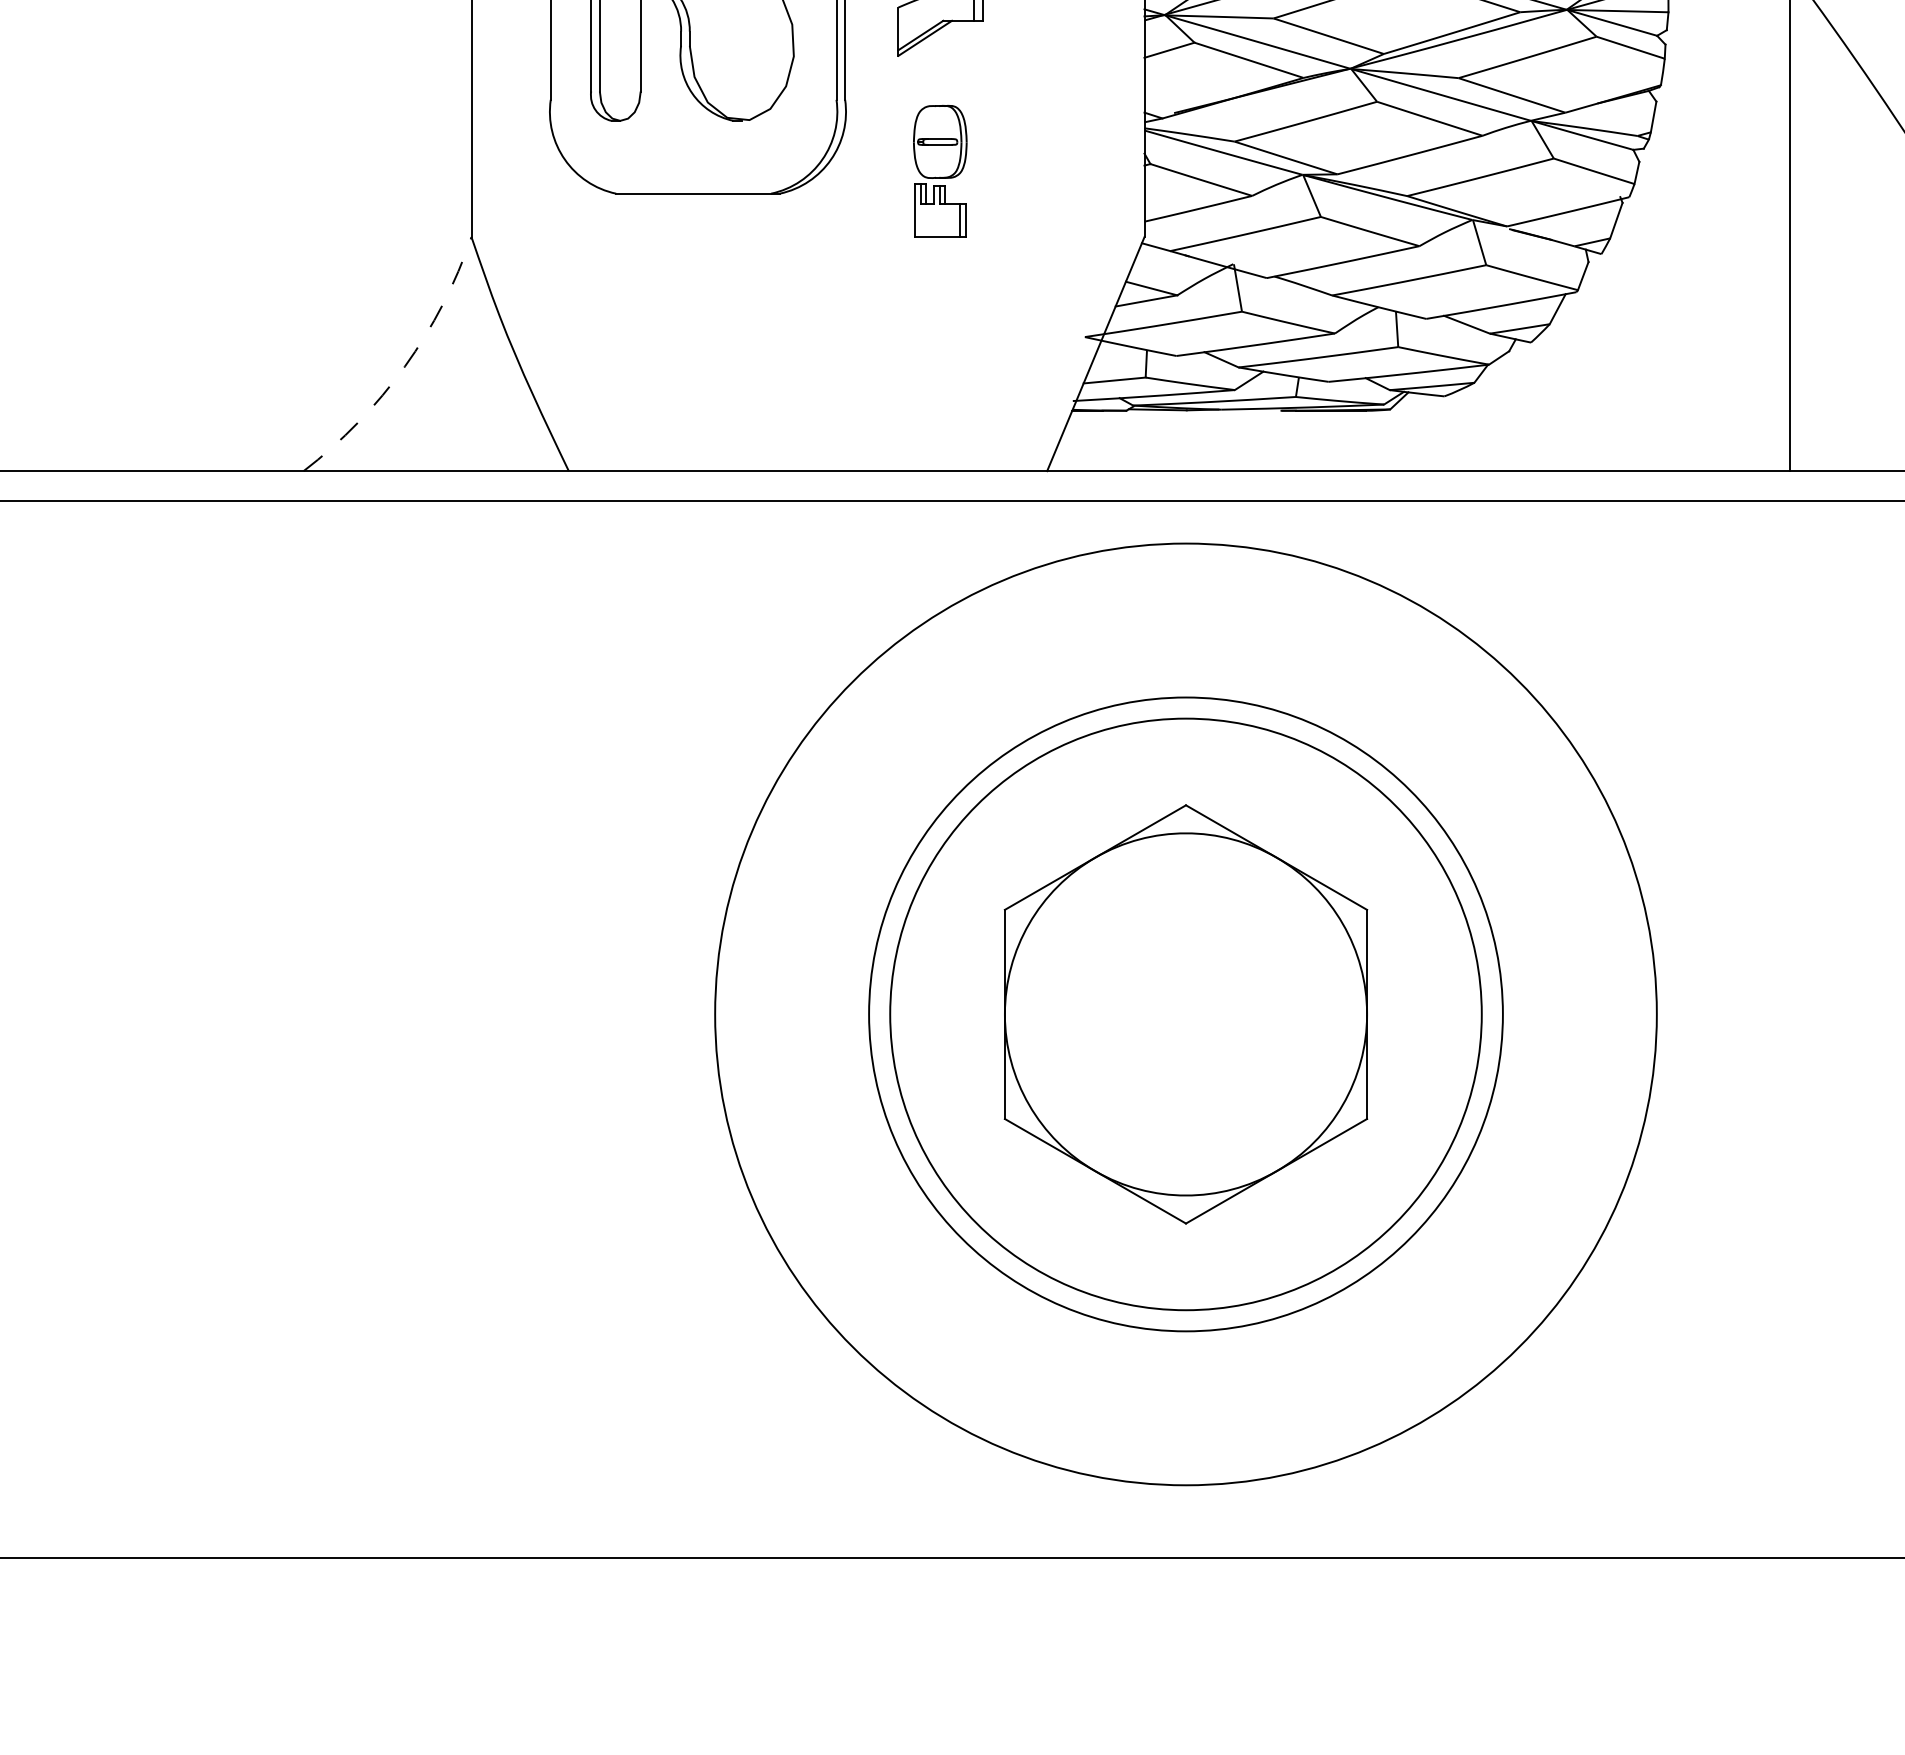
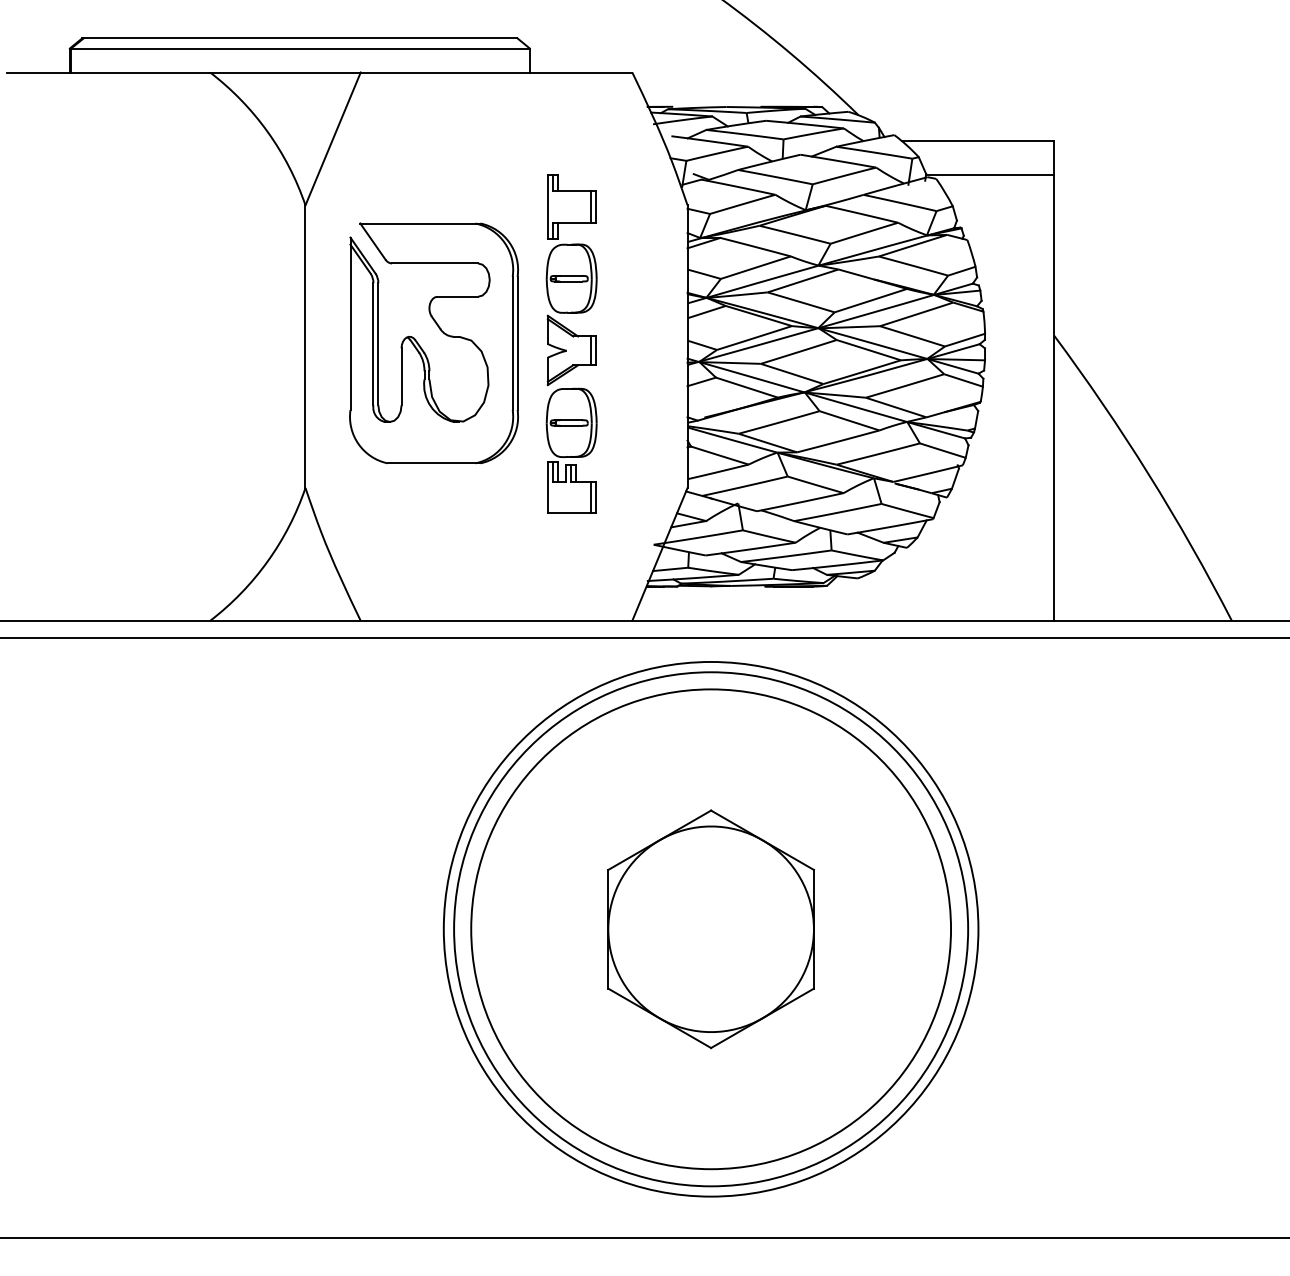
part: (940, 171) -> (571, 450), size x1.67
arc: (404, 366) -> (267, 561), dashed -> solid
circle: (1186, 1014) -> (711, 929), size x1.43
circle: (1186, 1014) -> (711, 929), size x1.43

